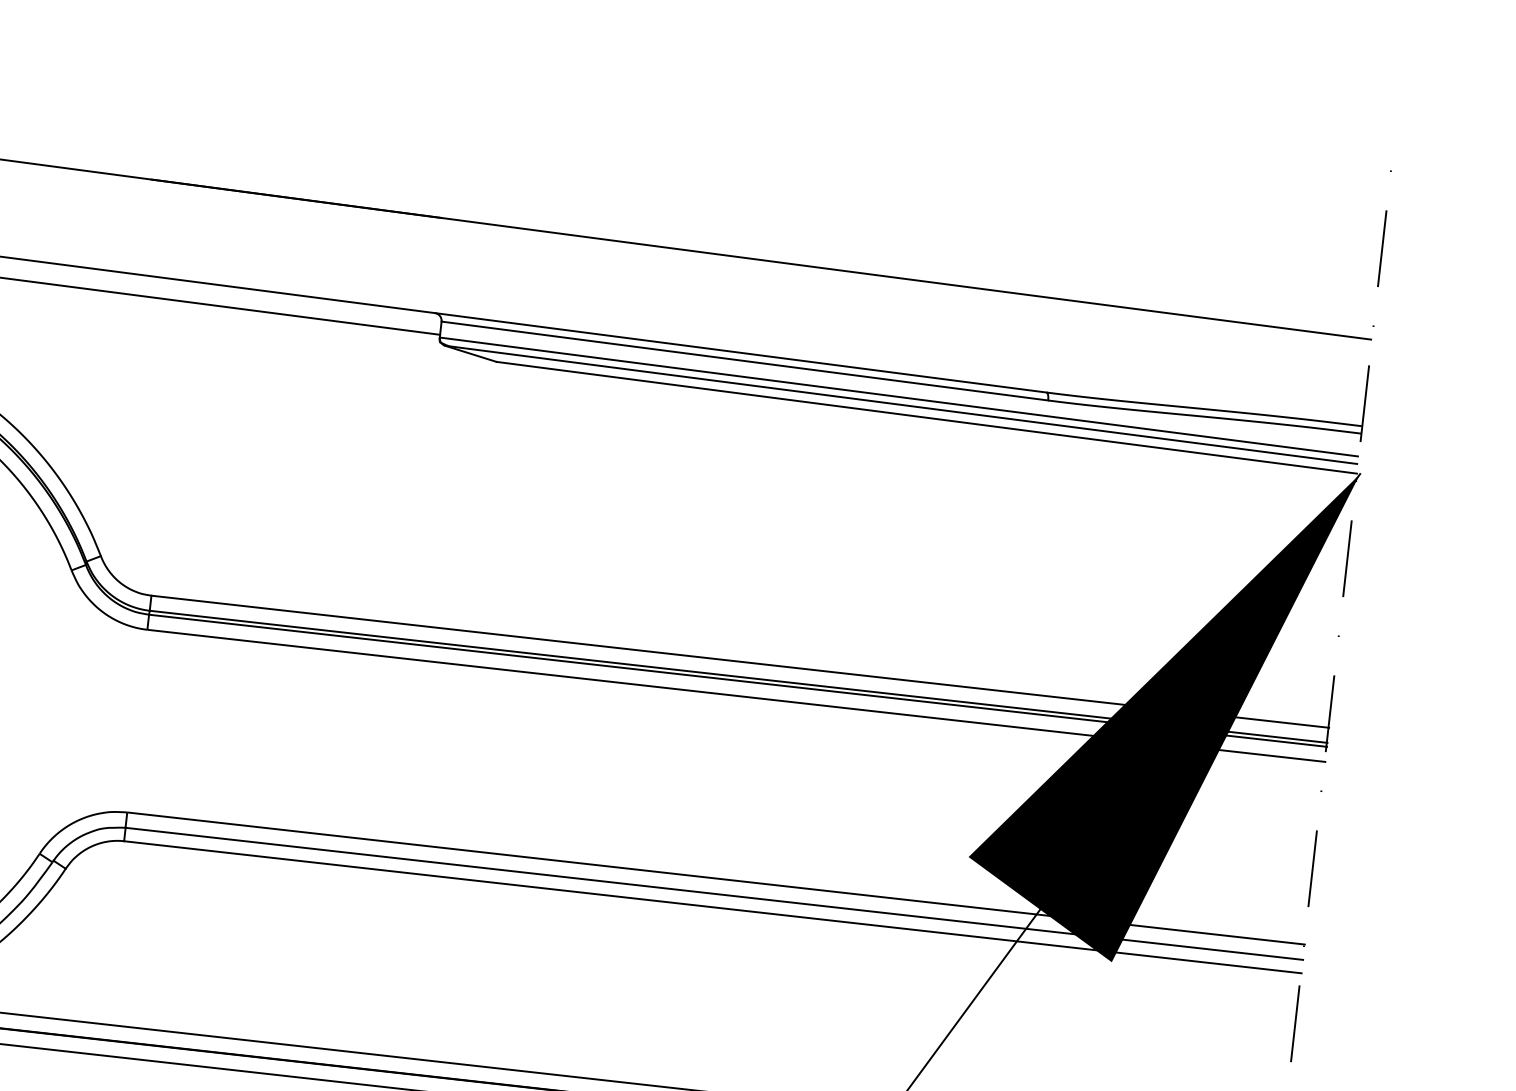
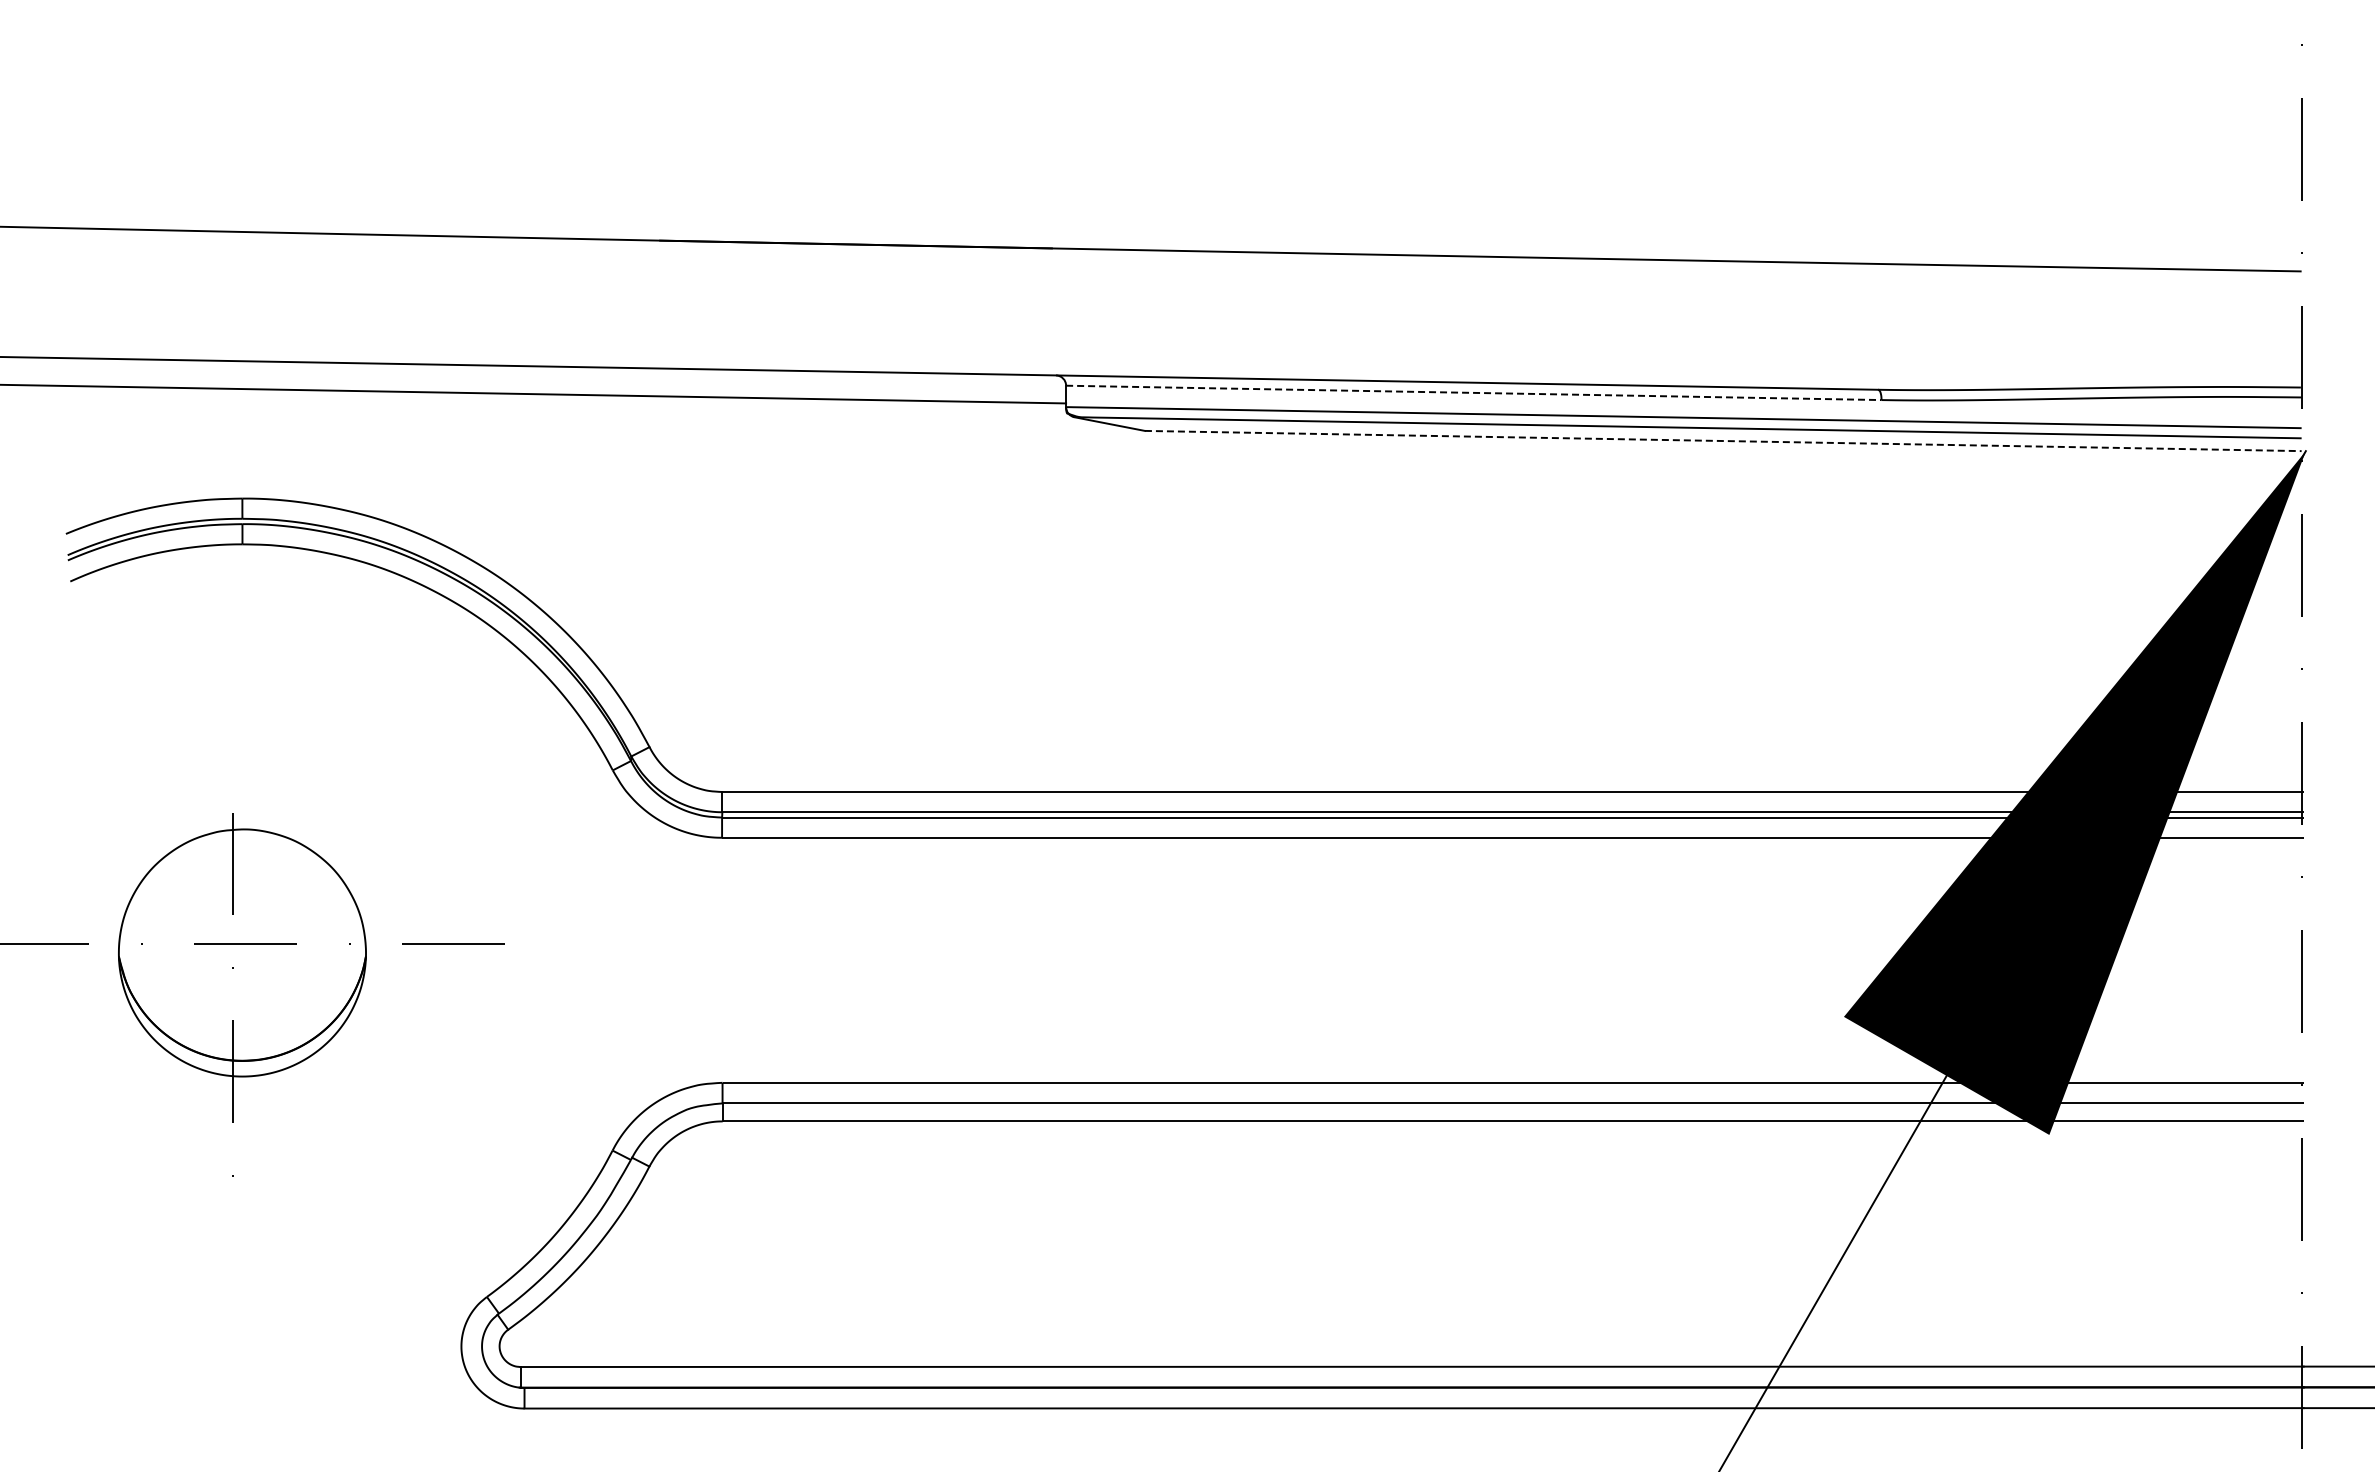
line: (744, 360) -> (1473, 392), solid -> dashed
line: (926, 418) -> (1723, 441), solid -> dashed

